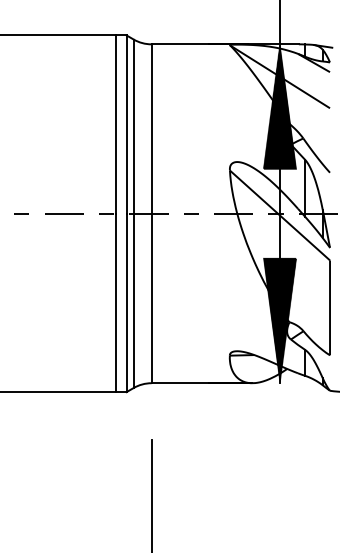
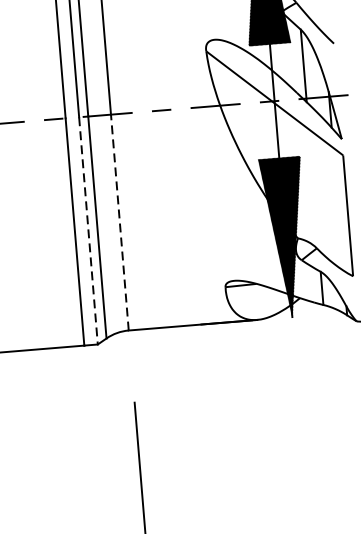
line: (151, 298) -> (119, 222), solid -> dashed
line: (126, 303) -> (88, 231), solid -> dashed

